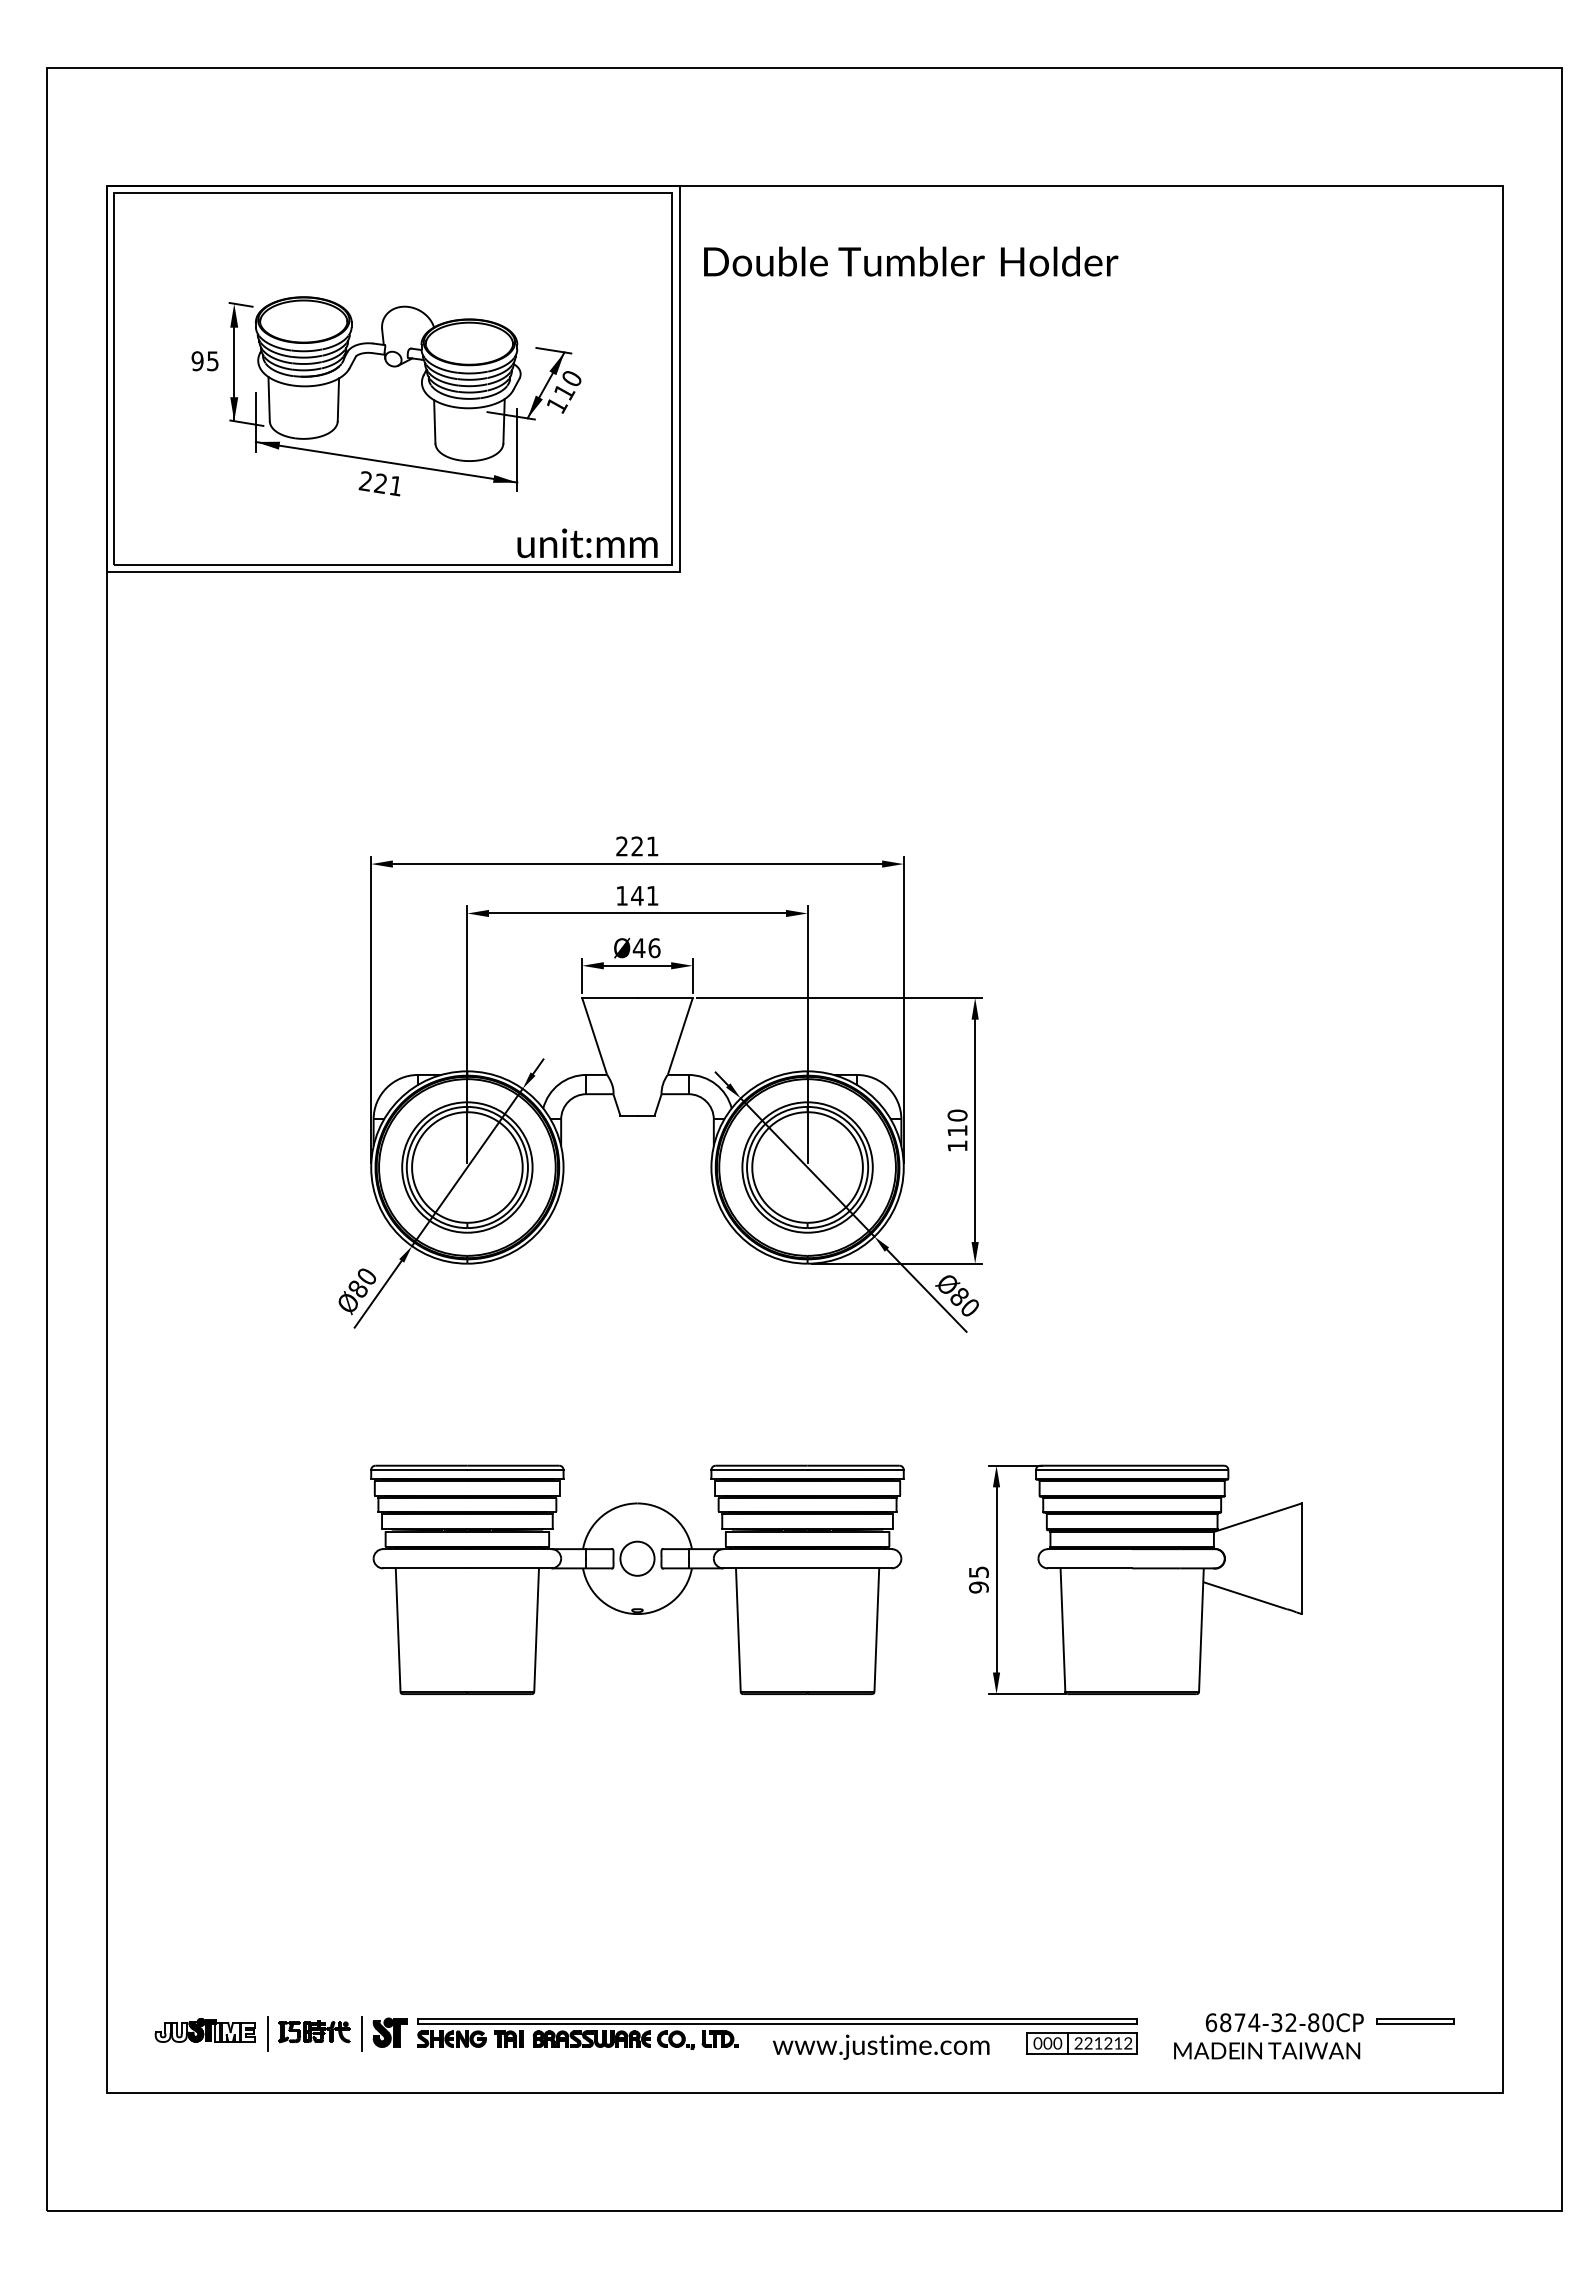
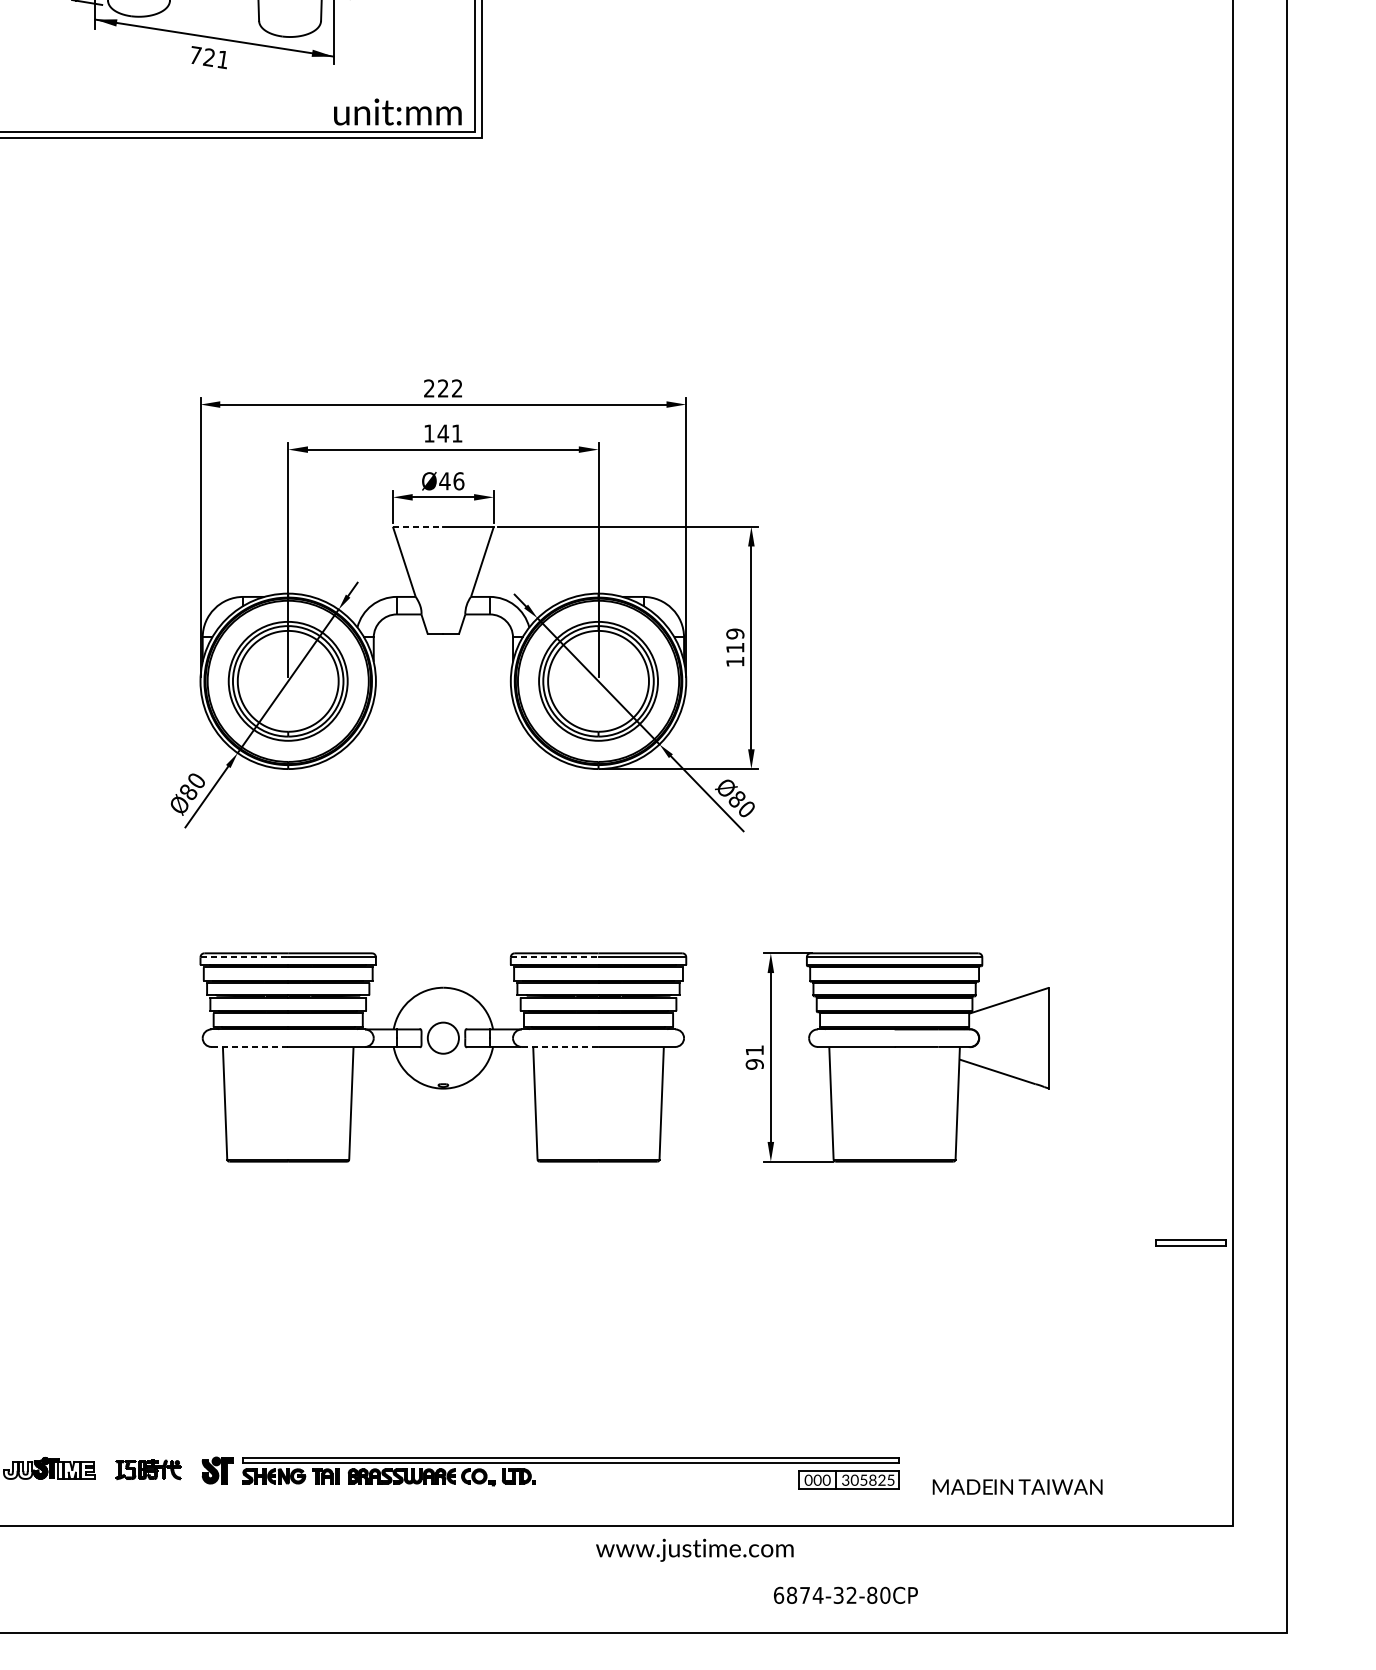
text: (365, 481) -> (195, 55), 221 -> 721
text: (652, 846) -> (457, 388), 221 -> 222
line: (609, 998) -> (417, 527), solid -> dashed
text: (957, 1115) -> (735, 633), 110 -> 119
line: (419, 1470) -> (244, 957), solid -> dashed
line: (760, 1470) -> (555, 957), solid -> dashed
line: (425, 1568) -> (250, 1047), solid -> dashed
line: (766, 1568) -> (561, 1047), solid -> dashed
text: (978, 1571) -> (754, 1049), 95 -> 91
part: (1415, 2021) -> (1191, 1243), moved
text: (1284, 2022) -> (845, 1595), moved
line: (267, 2033) -> (105, 1471), removed
line: (361, 2033) -> (191, 1471), removed
text: (1103, 2043) -> (868, 1480), 221212 -> 305825
text: (881, 2046) -> (695, 1549), moved

